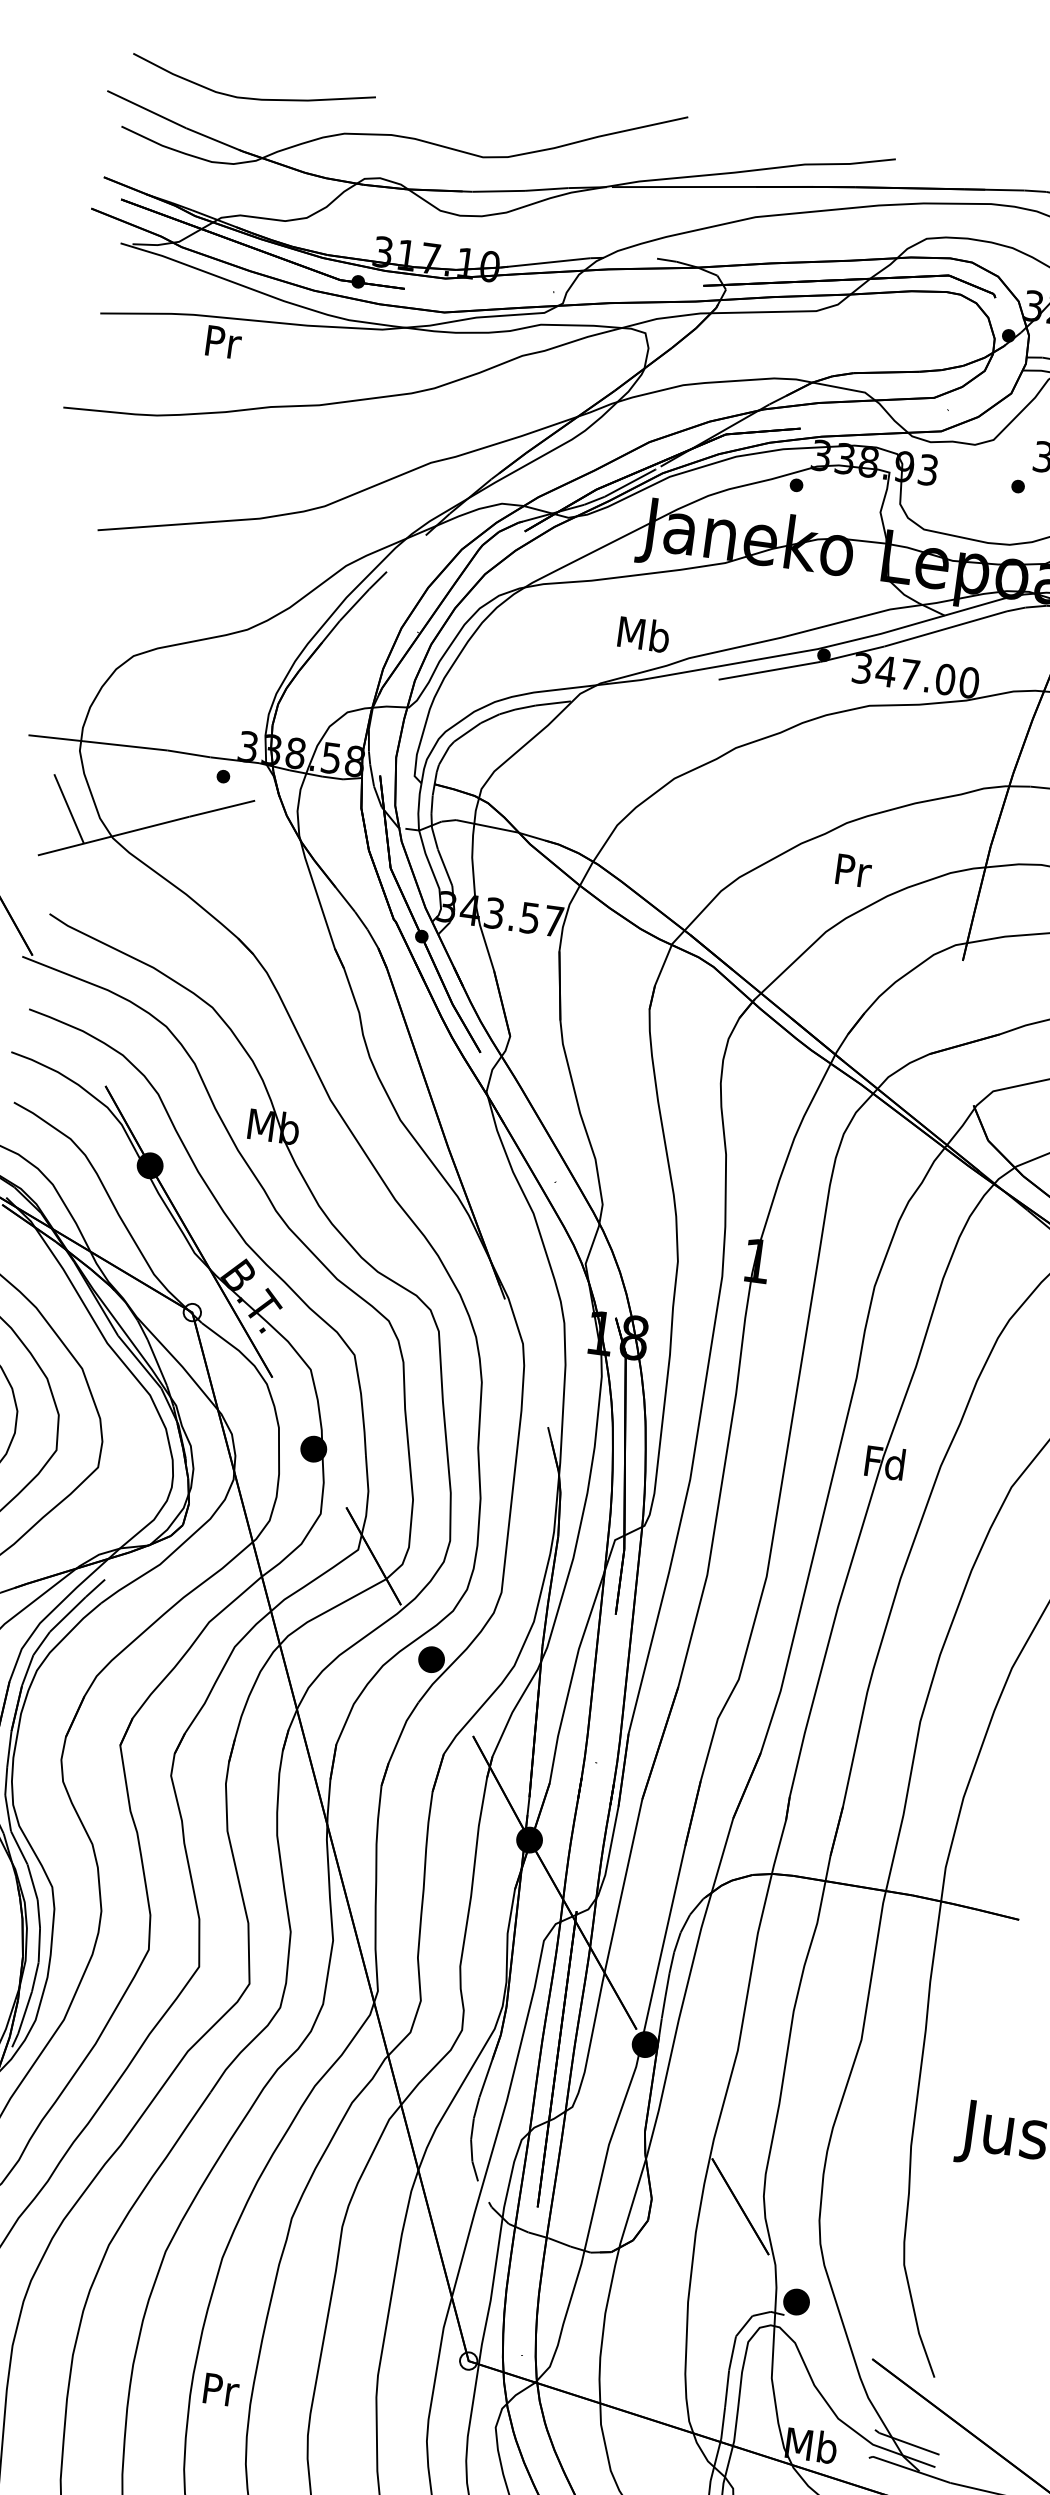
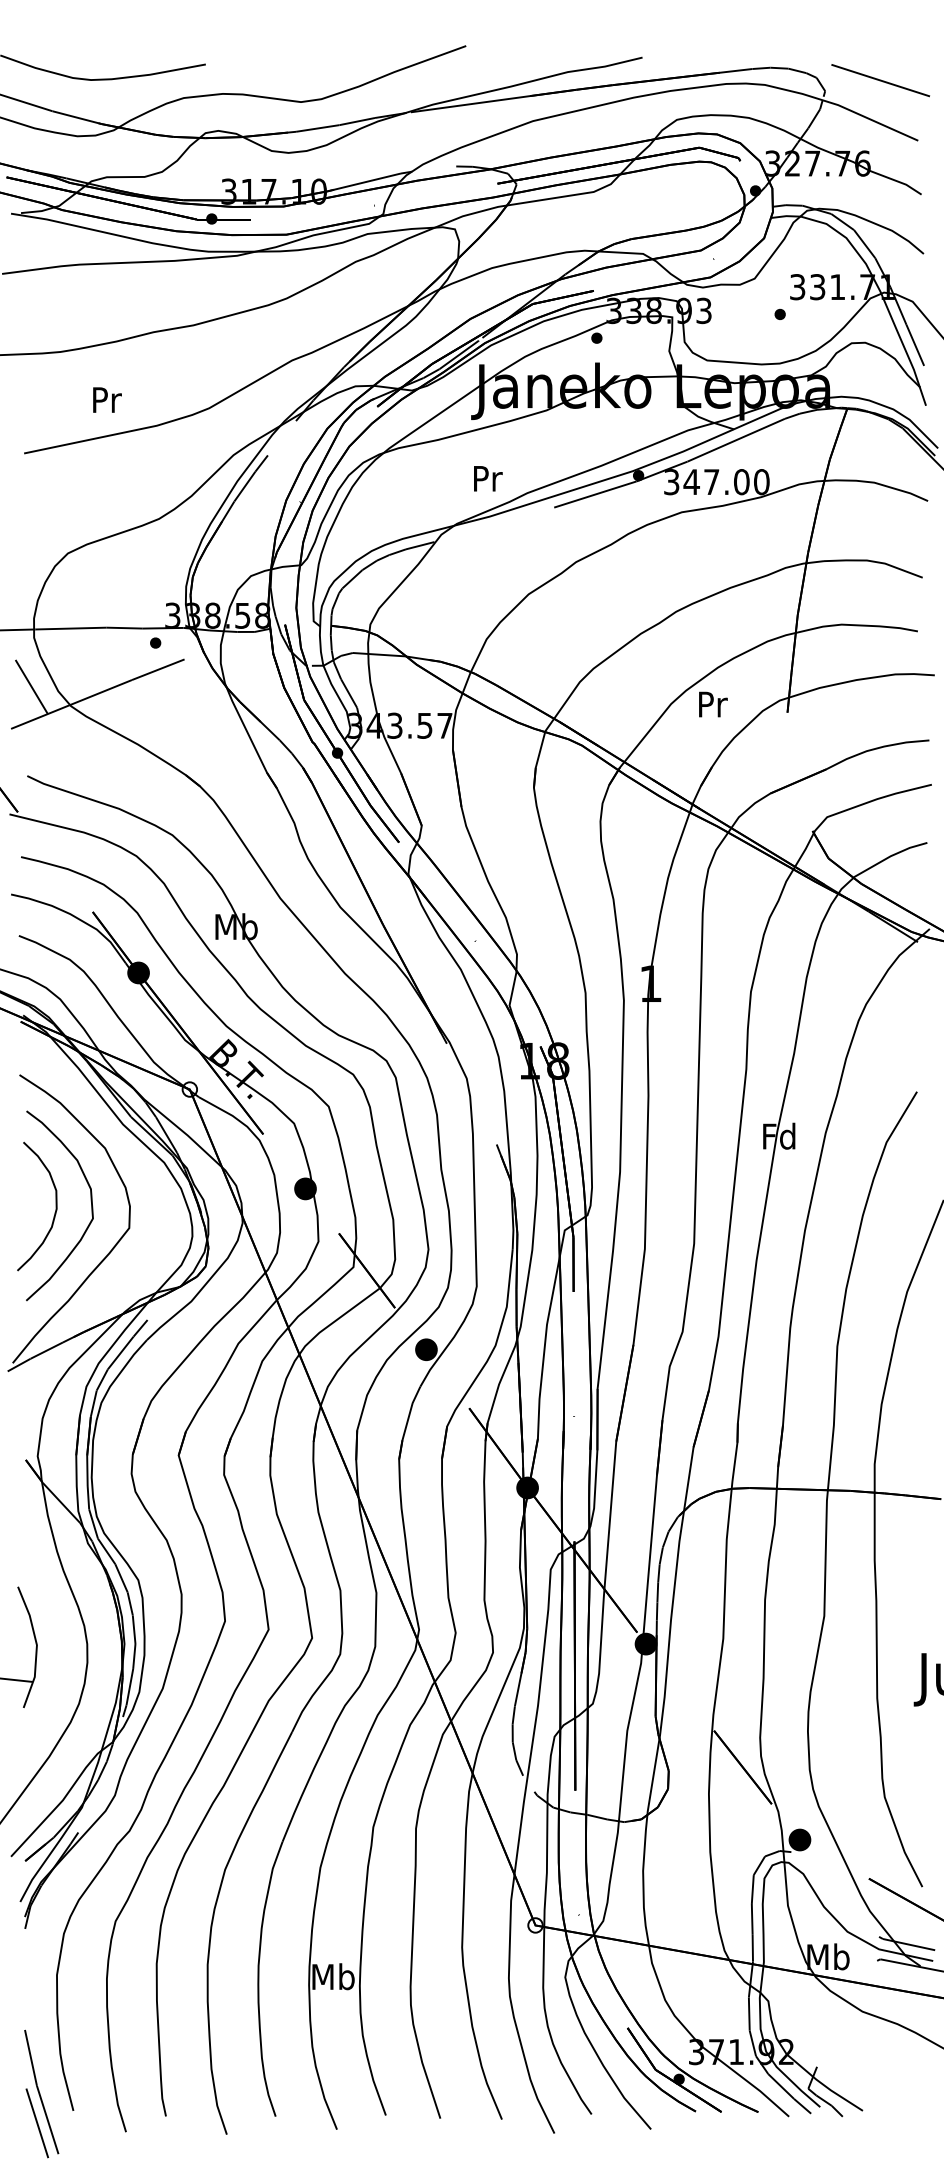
text: (223, 341) -> (107, 399), moved
text: (644, 634) -> (487, 478), Mb -> Pr
text: (854, 870) -> (713, 704), moved
text: (220, 2389) -> (333, 1976), Pr -> Mb

